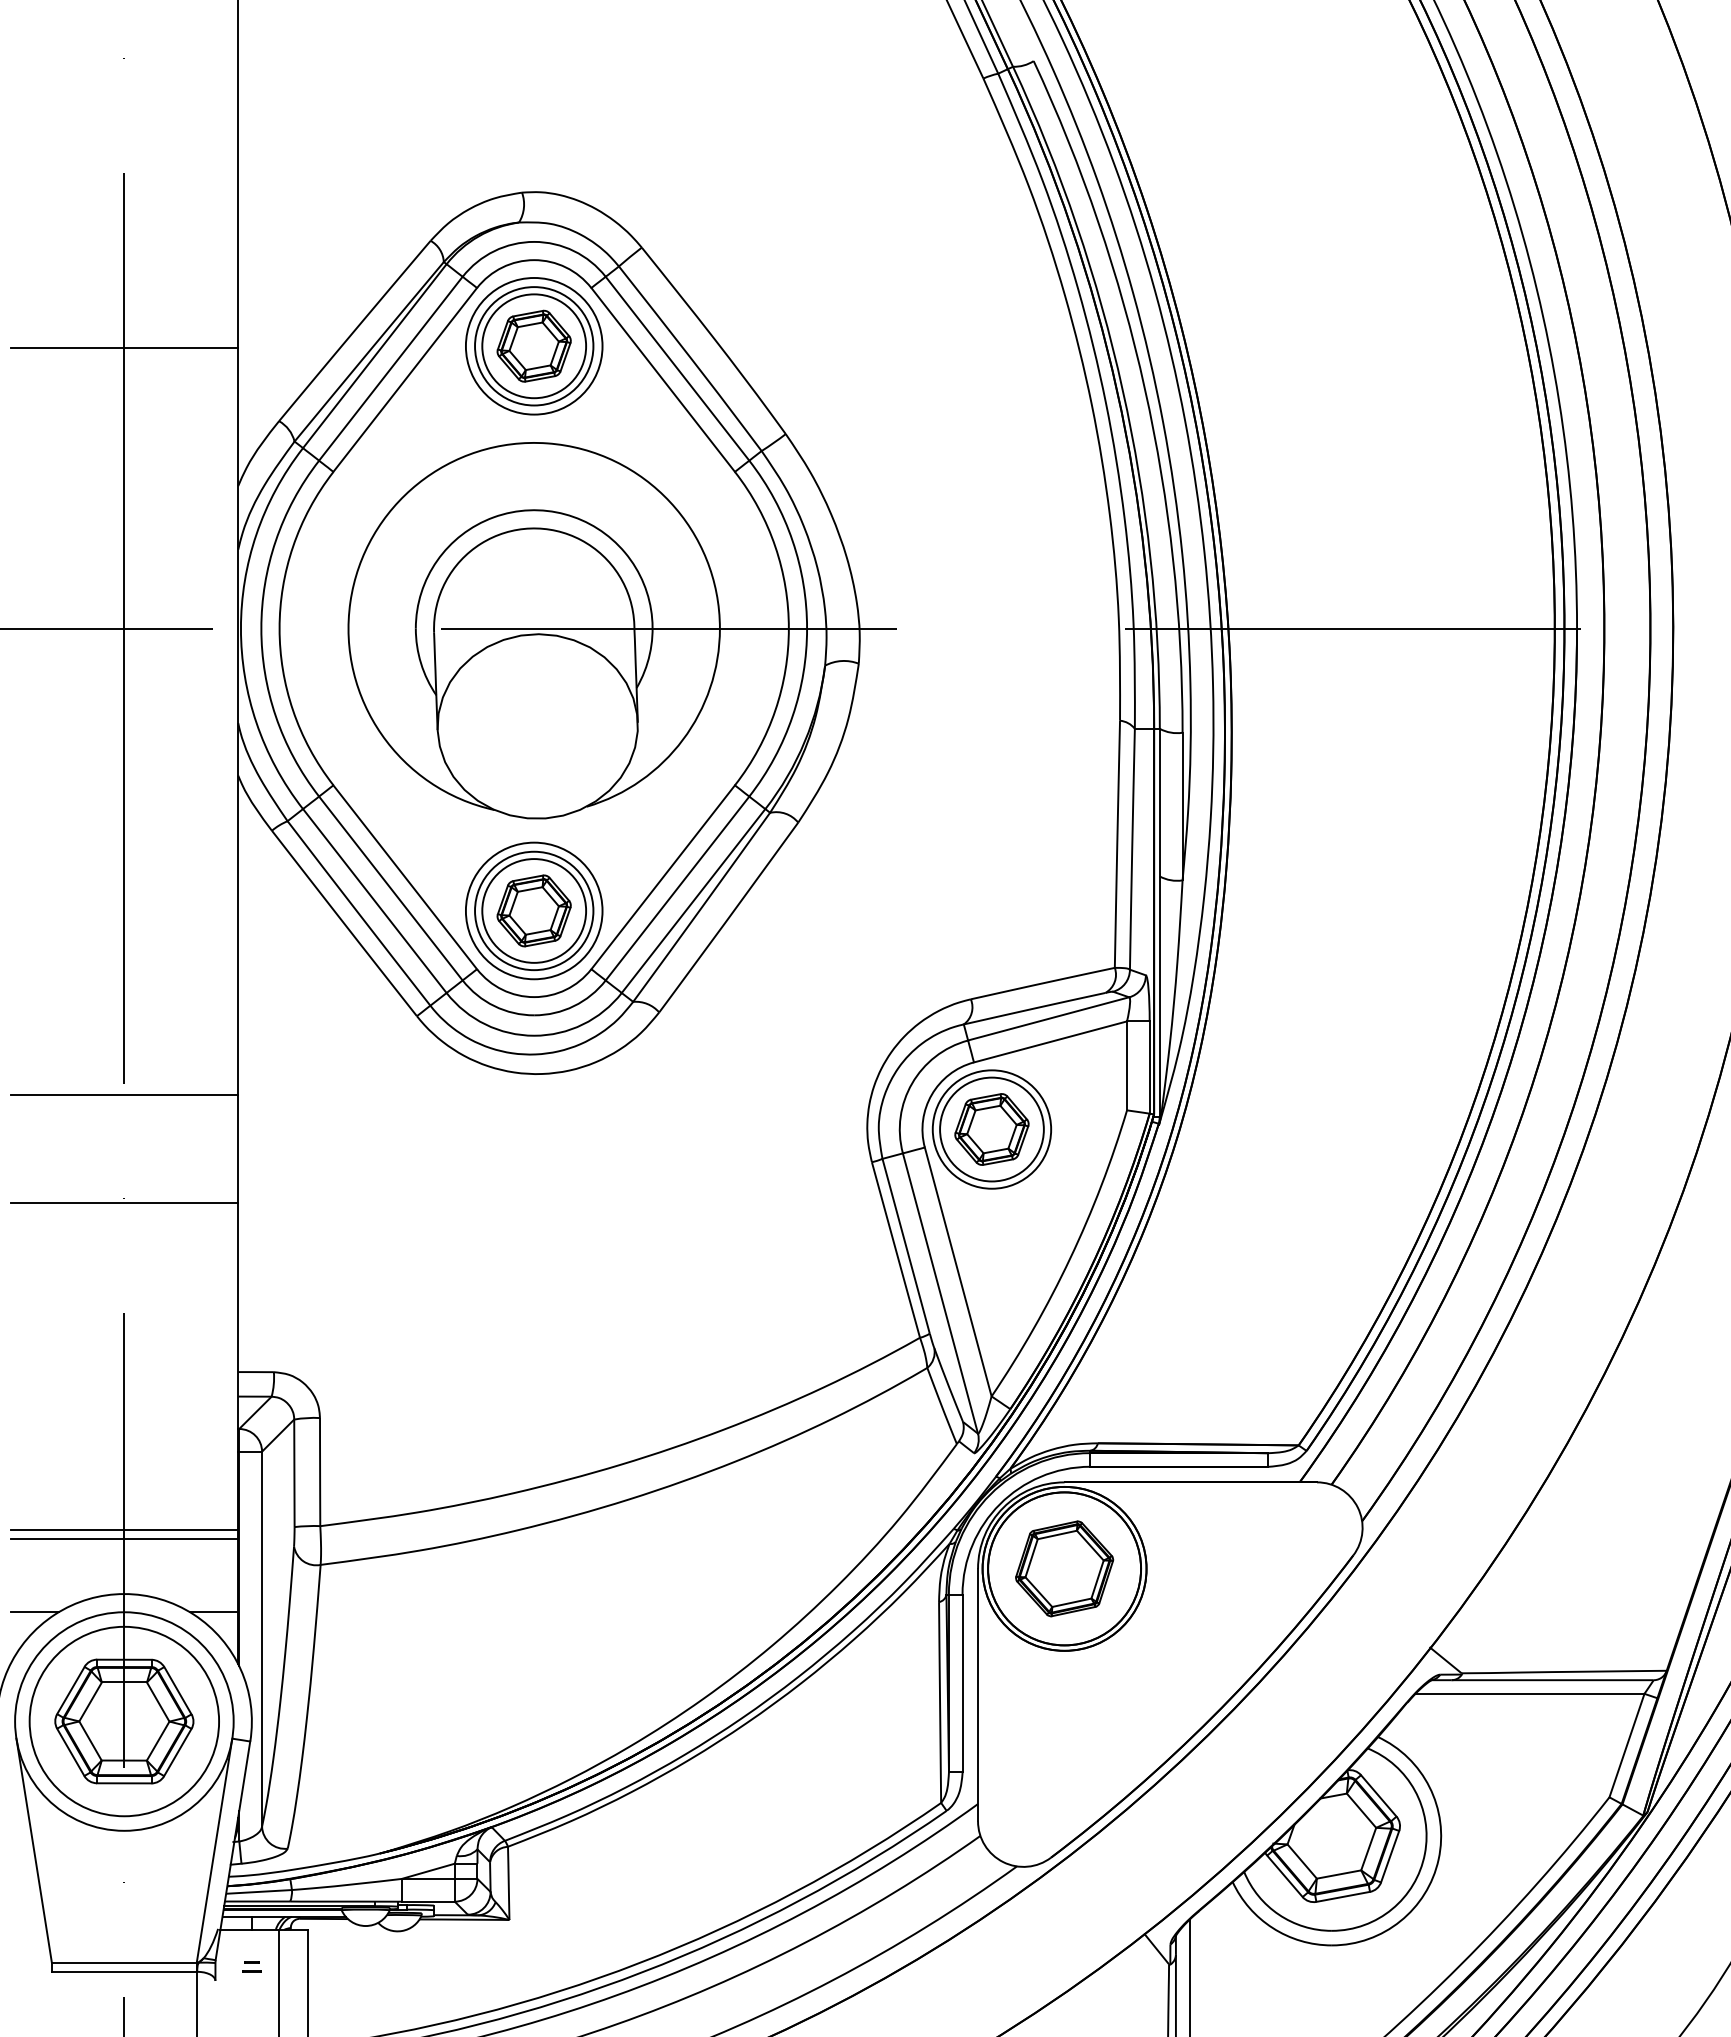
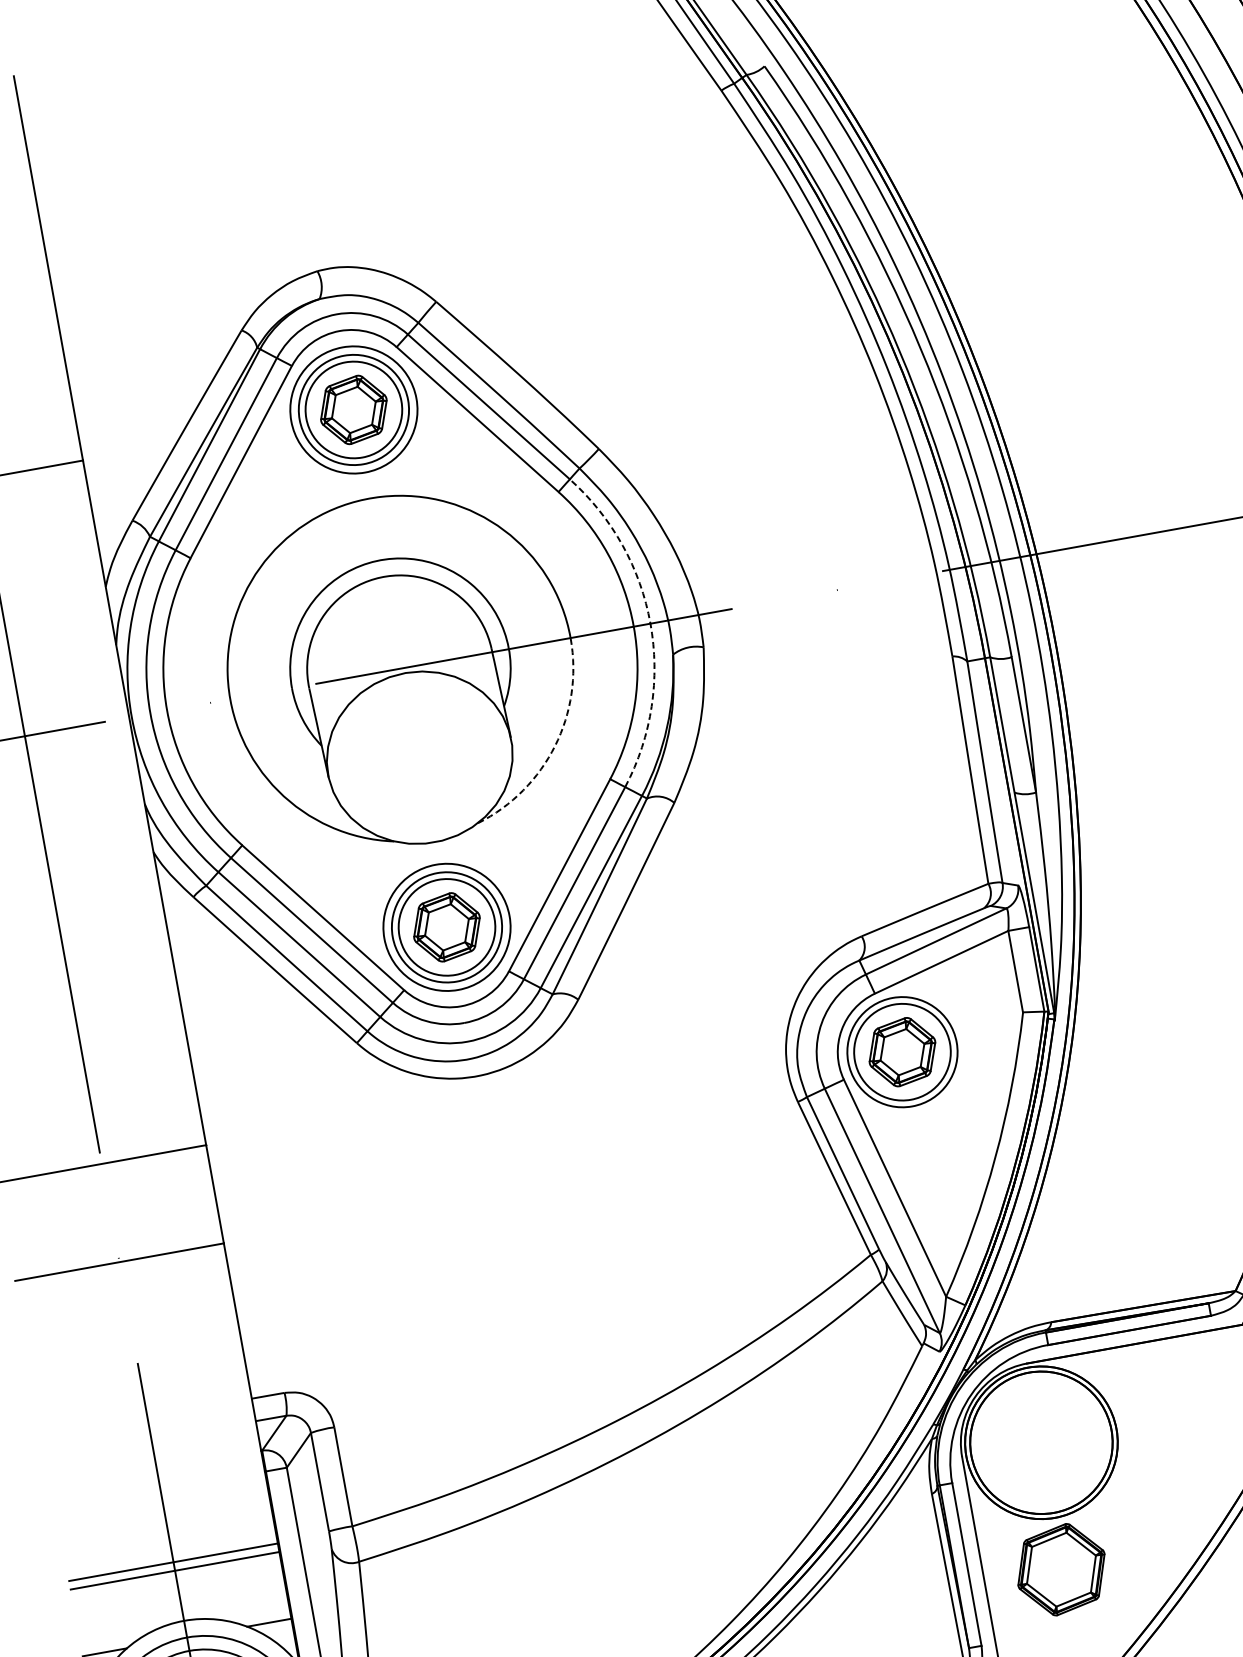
arc: (807, 628) -> (650, 623), solid -> dashed
arc: (682, 739) -> (554, 745), solid -> dashed
part: (1064, 1568) -> (1061, 1569), moved

